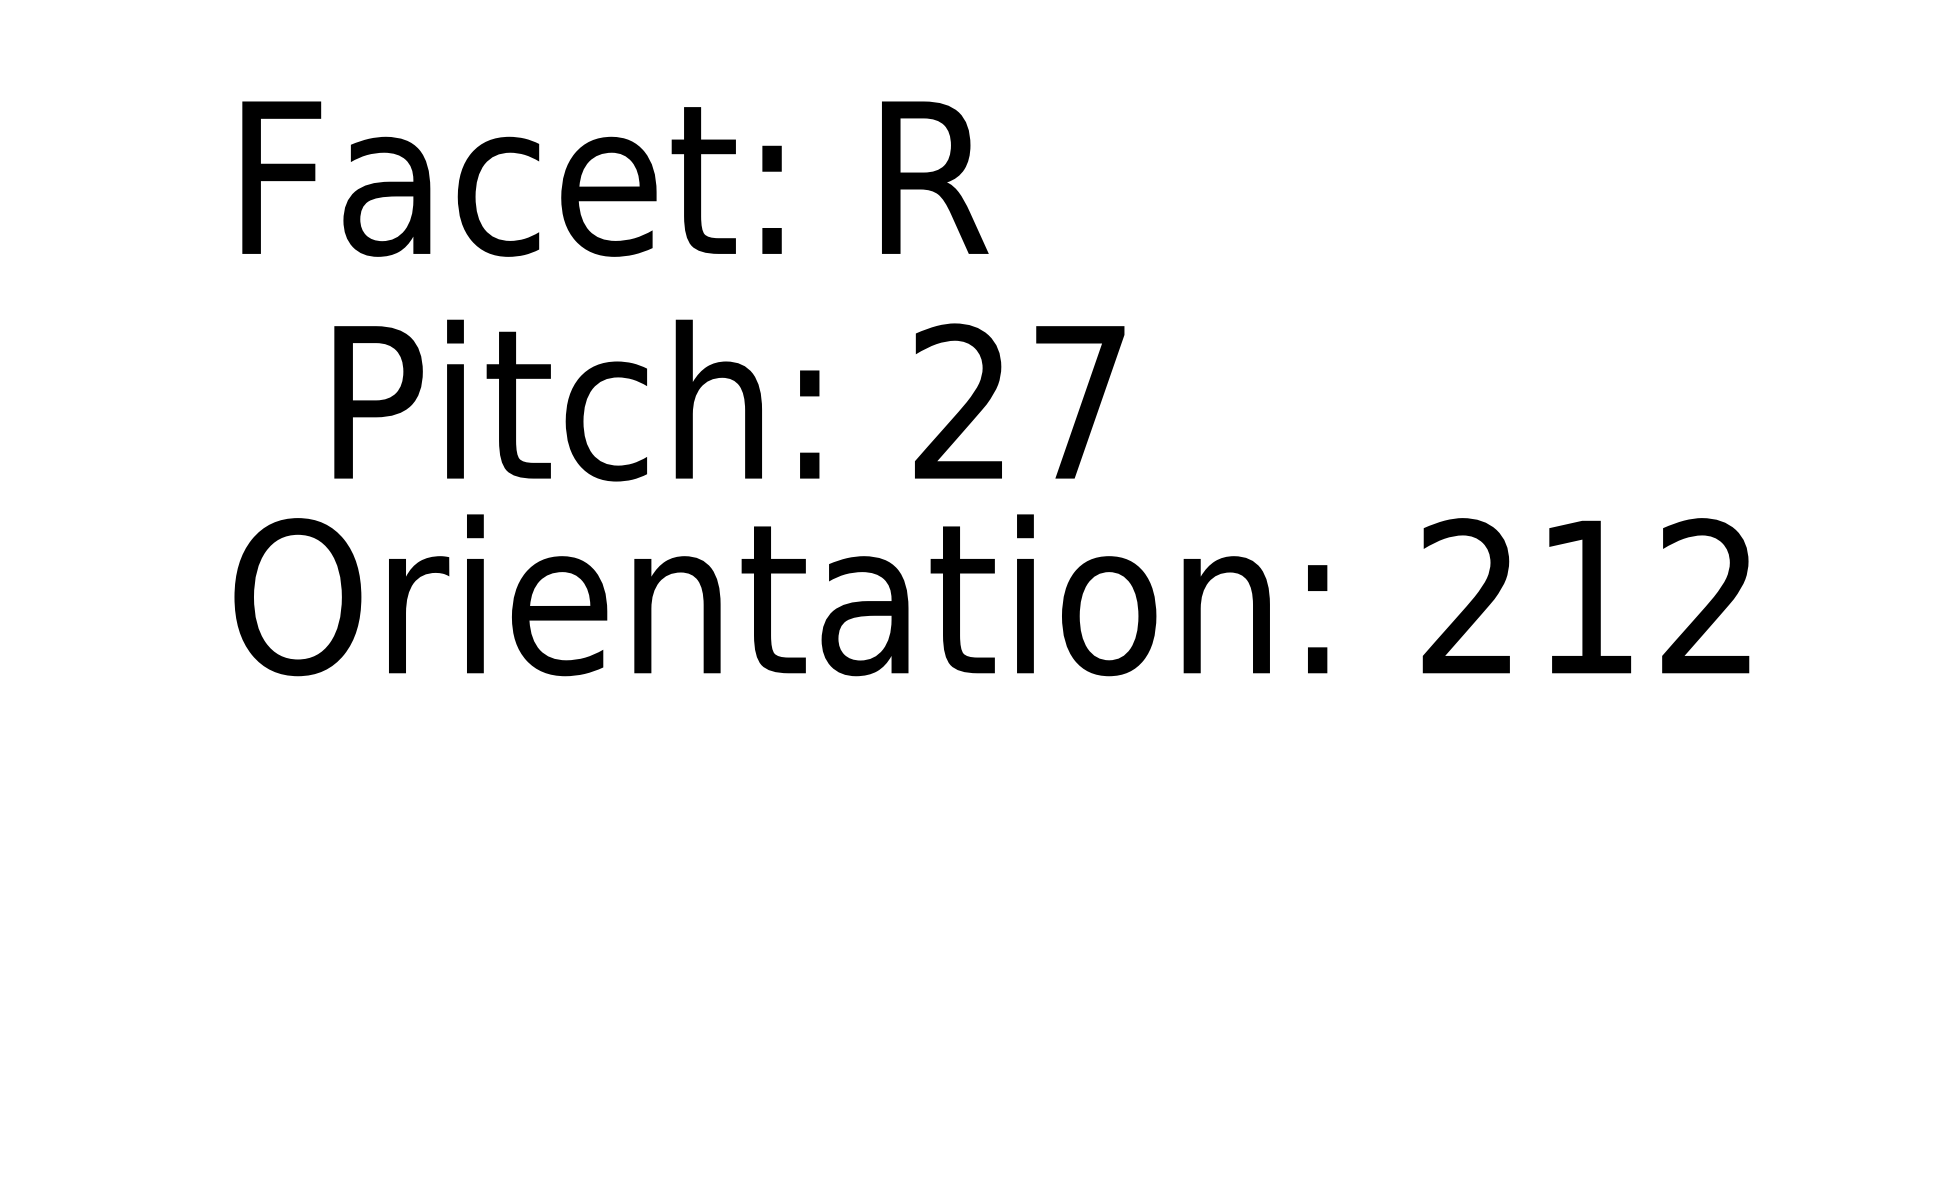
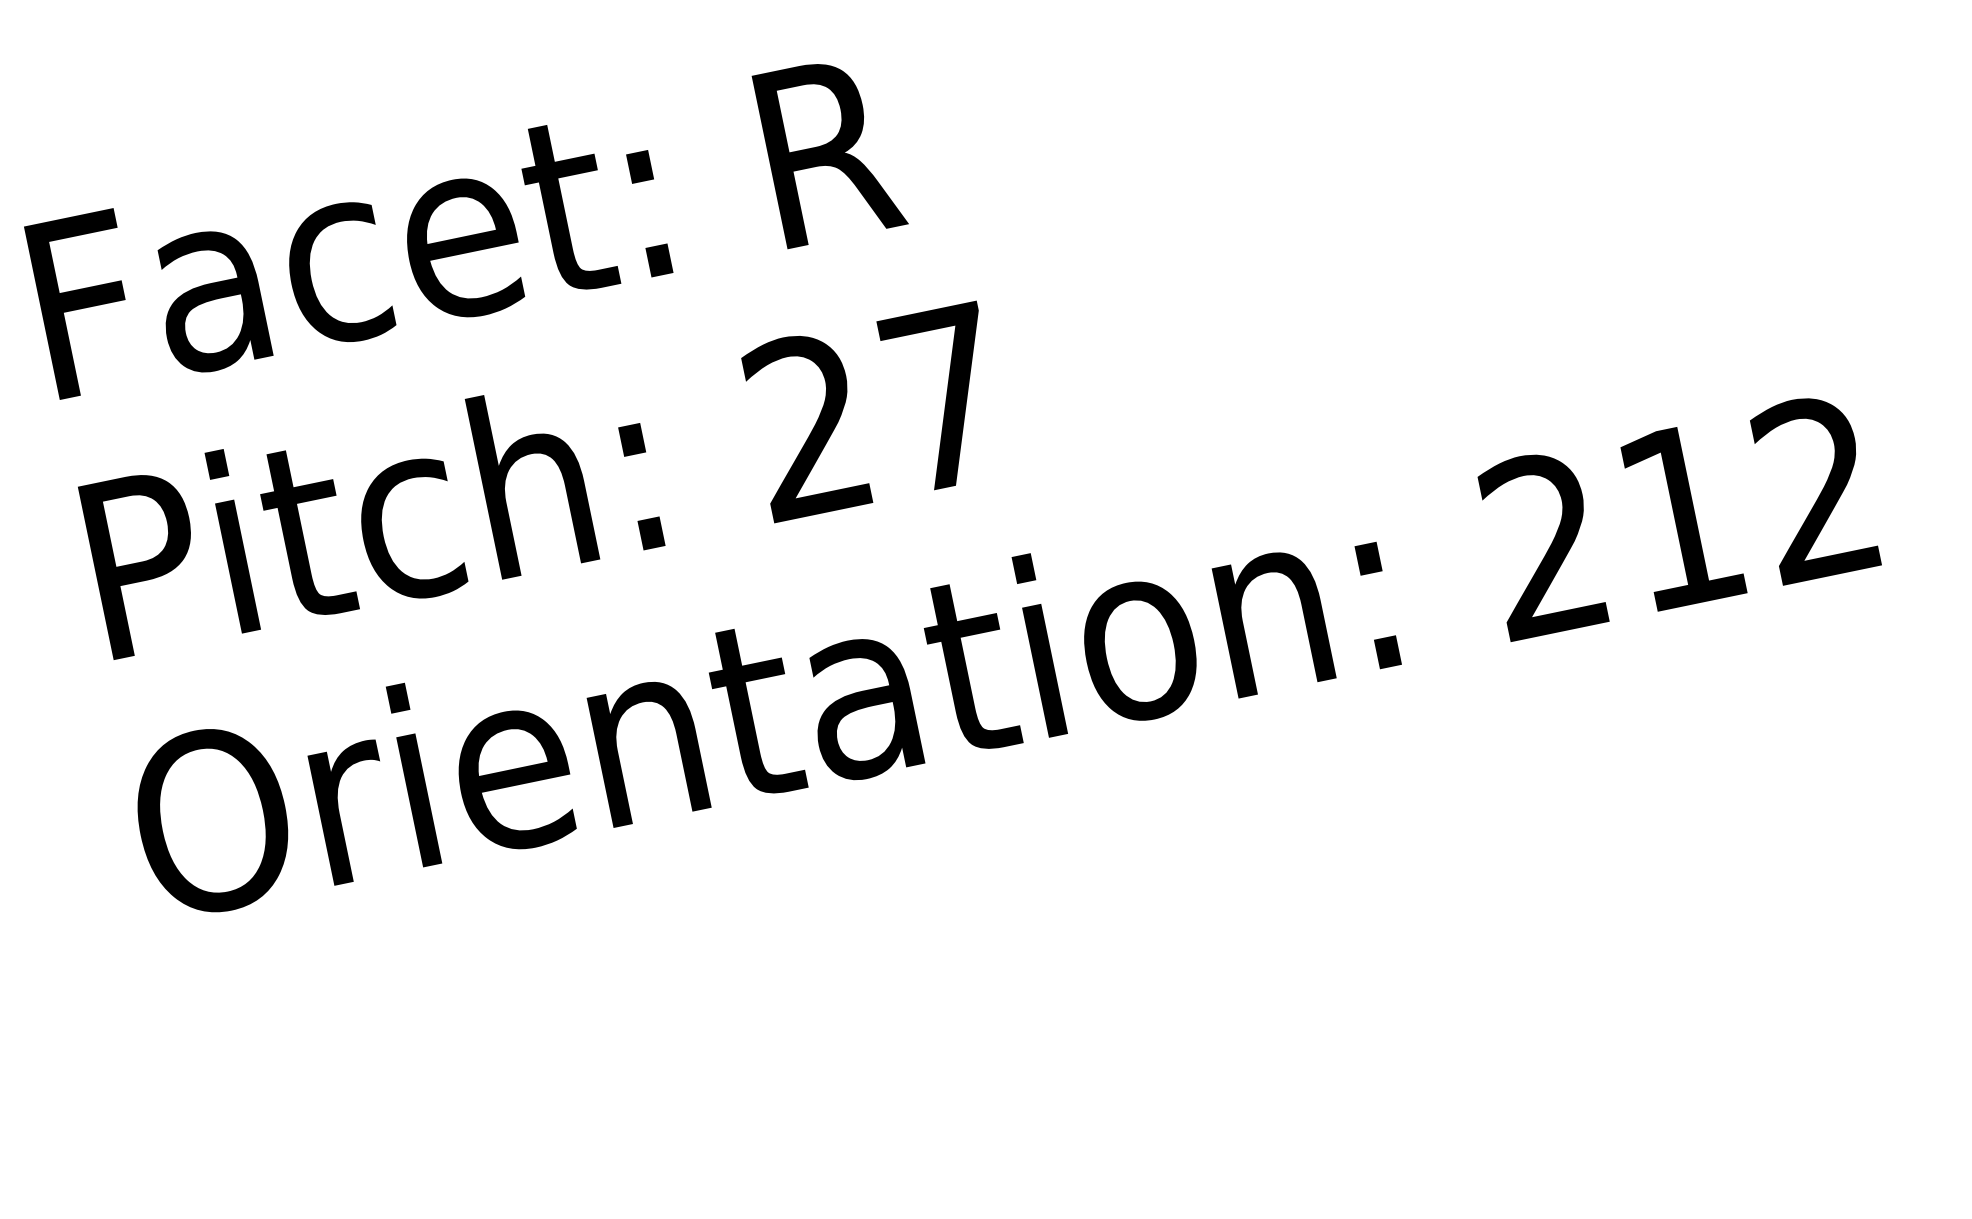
text: (615, 178) -> (466, 226), moved
text: (729, 400) -> (544, 478), moved

